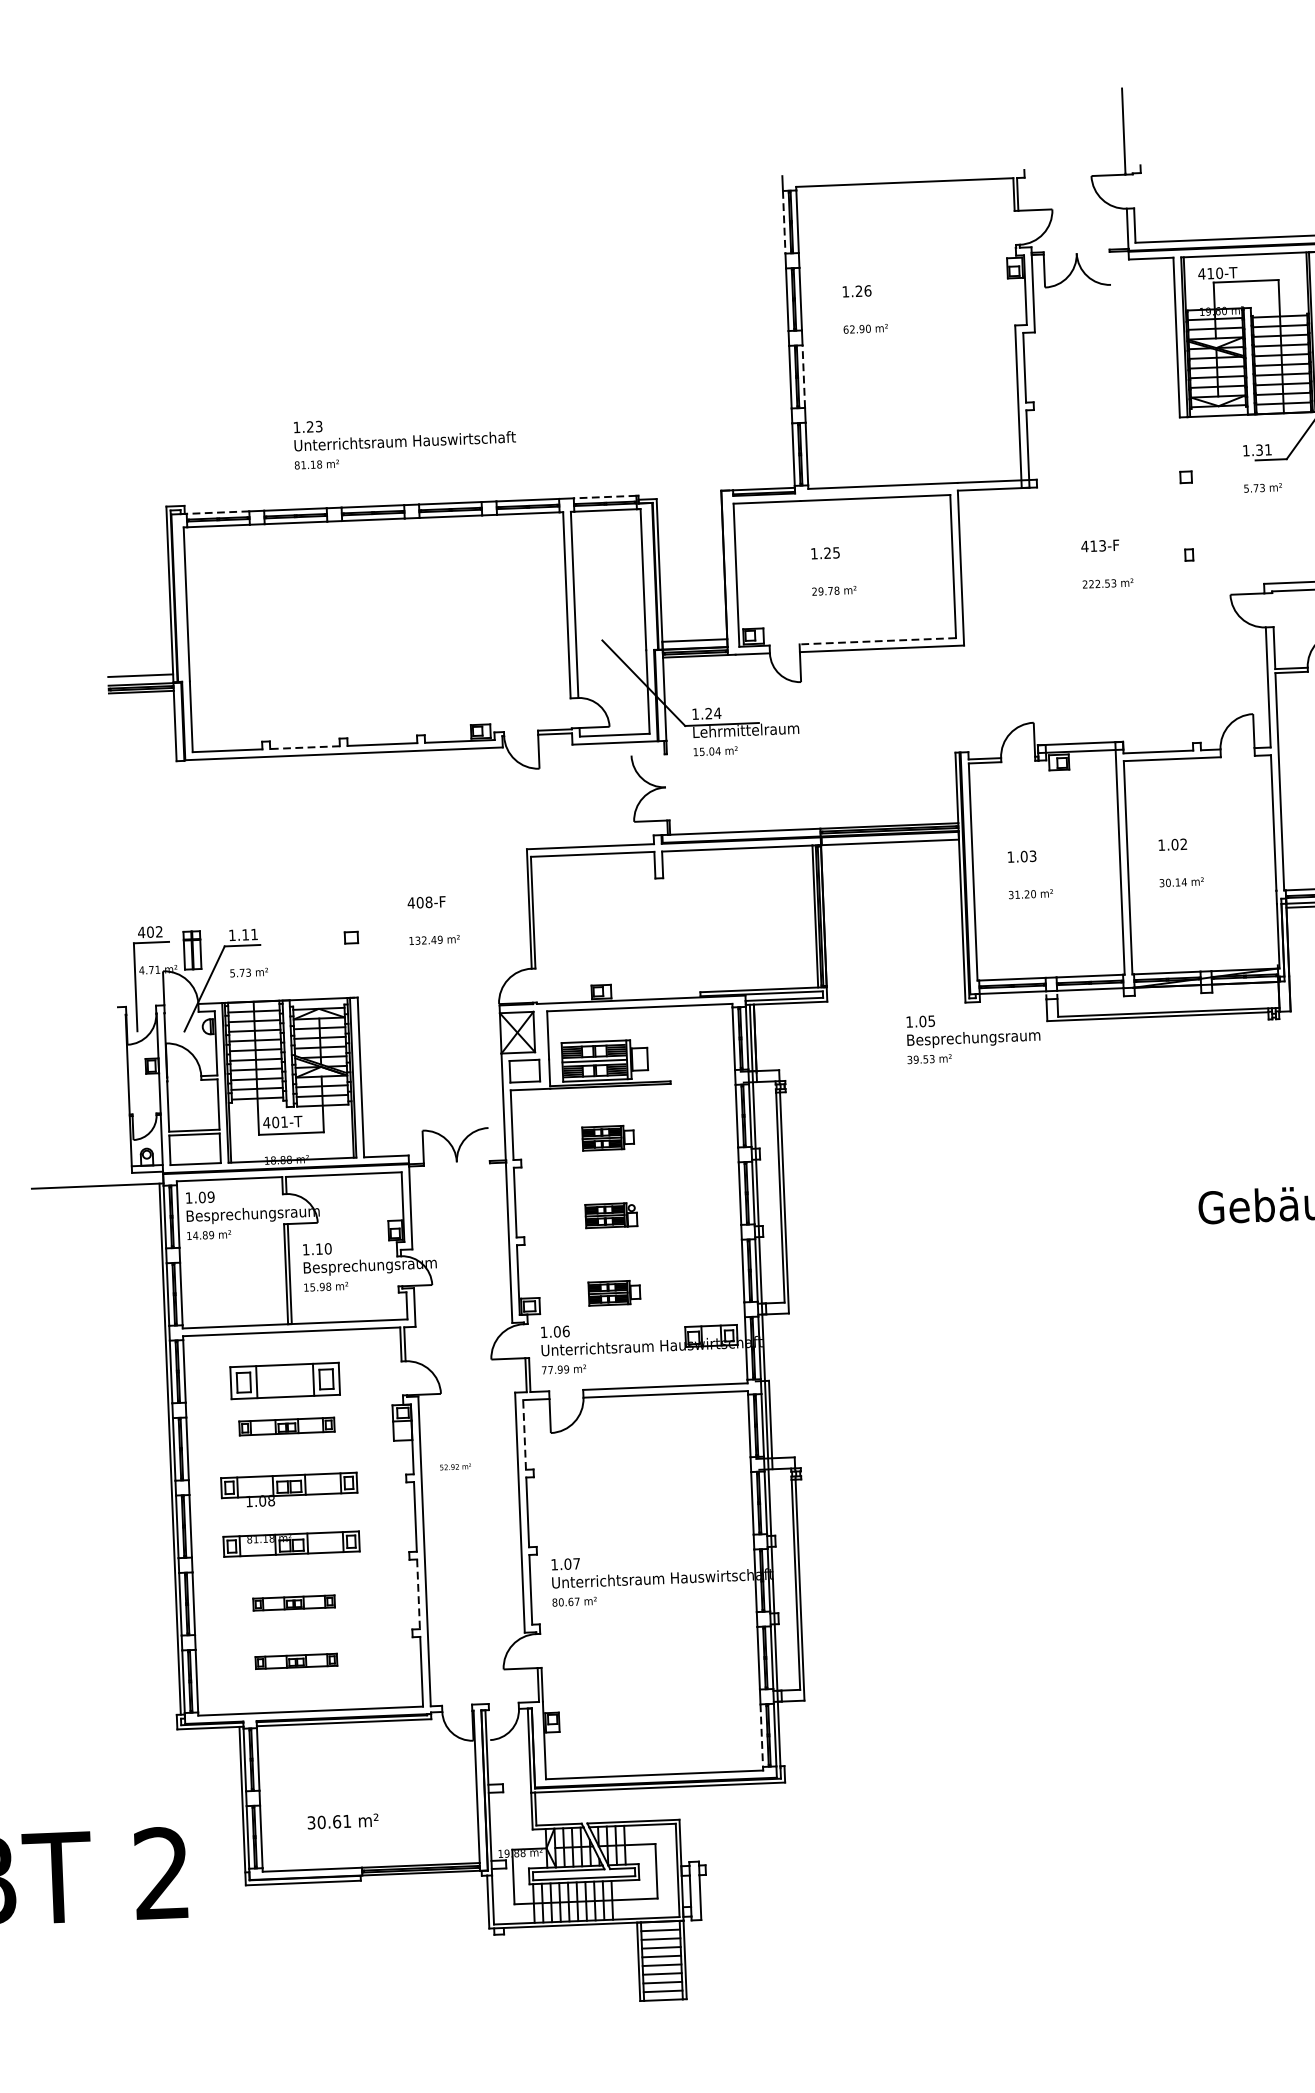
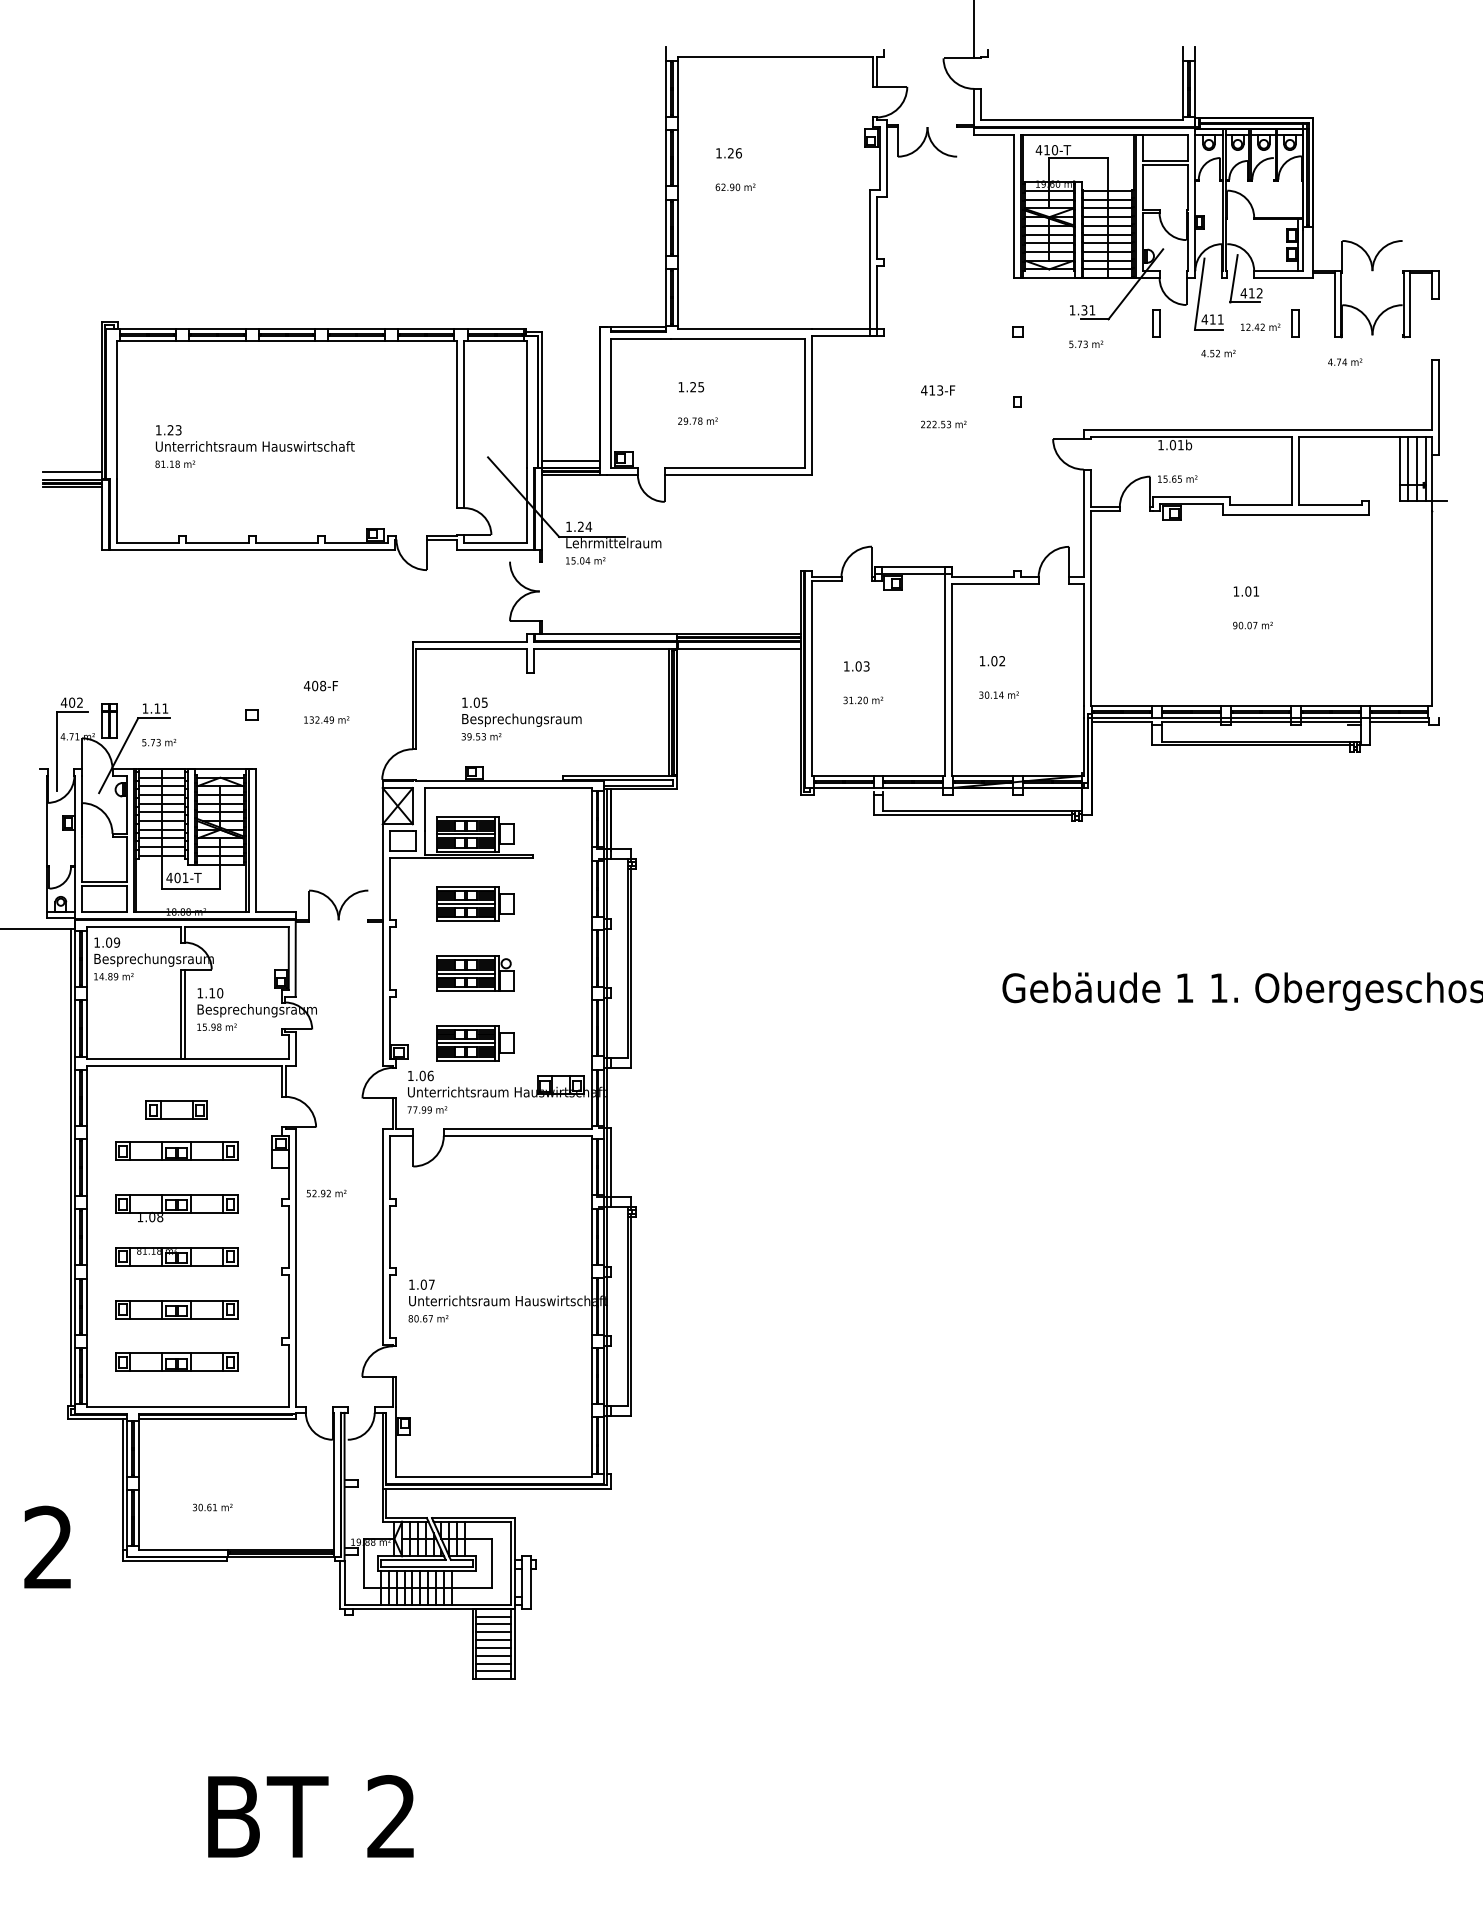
line: (784, 223) -> (666, 89), dashed -> solid
line: (804, 376) -> (678, 227), dashed -> solid
part: (404, 441) -> (254, 446), moved
line: (604, 496) -> (495, 328), dashed -> solid
line: (217, 512) -> (147, 328), dashed -> solid
line: (877, 640) -> (734, 467), dashed -> solid
line: (303, 747) -> (216, 542), dashed -> solid
part: (973, 1037) -> (521, 718), moved
part: (608, 1137) -> (475, 903), size x1.67
part: (611, 1215) -> (475, 973), size x1.67
part: (614, 1293) -> (475, 1043), size x1.67
part: (284, 1380) -> (176, 1109), size x0.62
part: (286, 1425) -> (176, 1150), size x1.43
line: (524, 1434) -> (389, 1166), dashed -> solid
part: (455, 1466) -> (326, 1193), size x1.43
line: (418, 1594) -> (288, 1306), dashed -> solid
part: (293, 1602) -> (176, 1309), size x1.67
part: (296, 1660) -> (176, 1361), size x1.67
line: (761, 1736) -> (591, 1446), dashed -> solid
part: (342, 1821) -> (212, 1507), size x0.62

